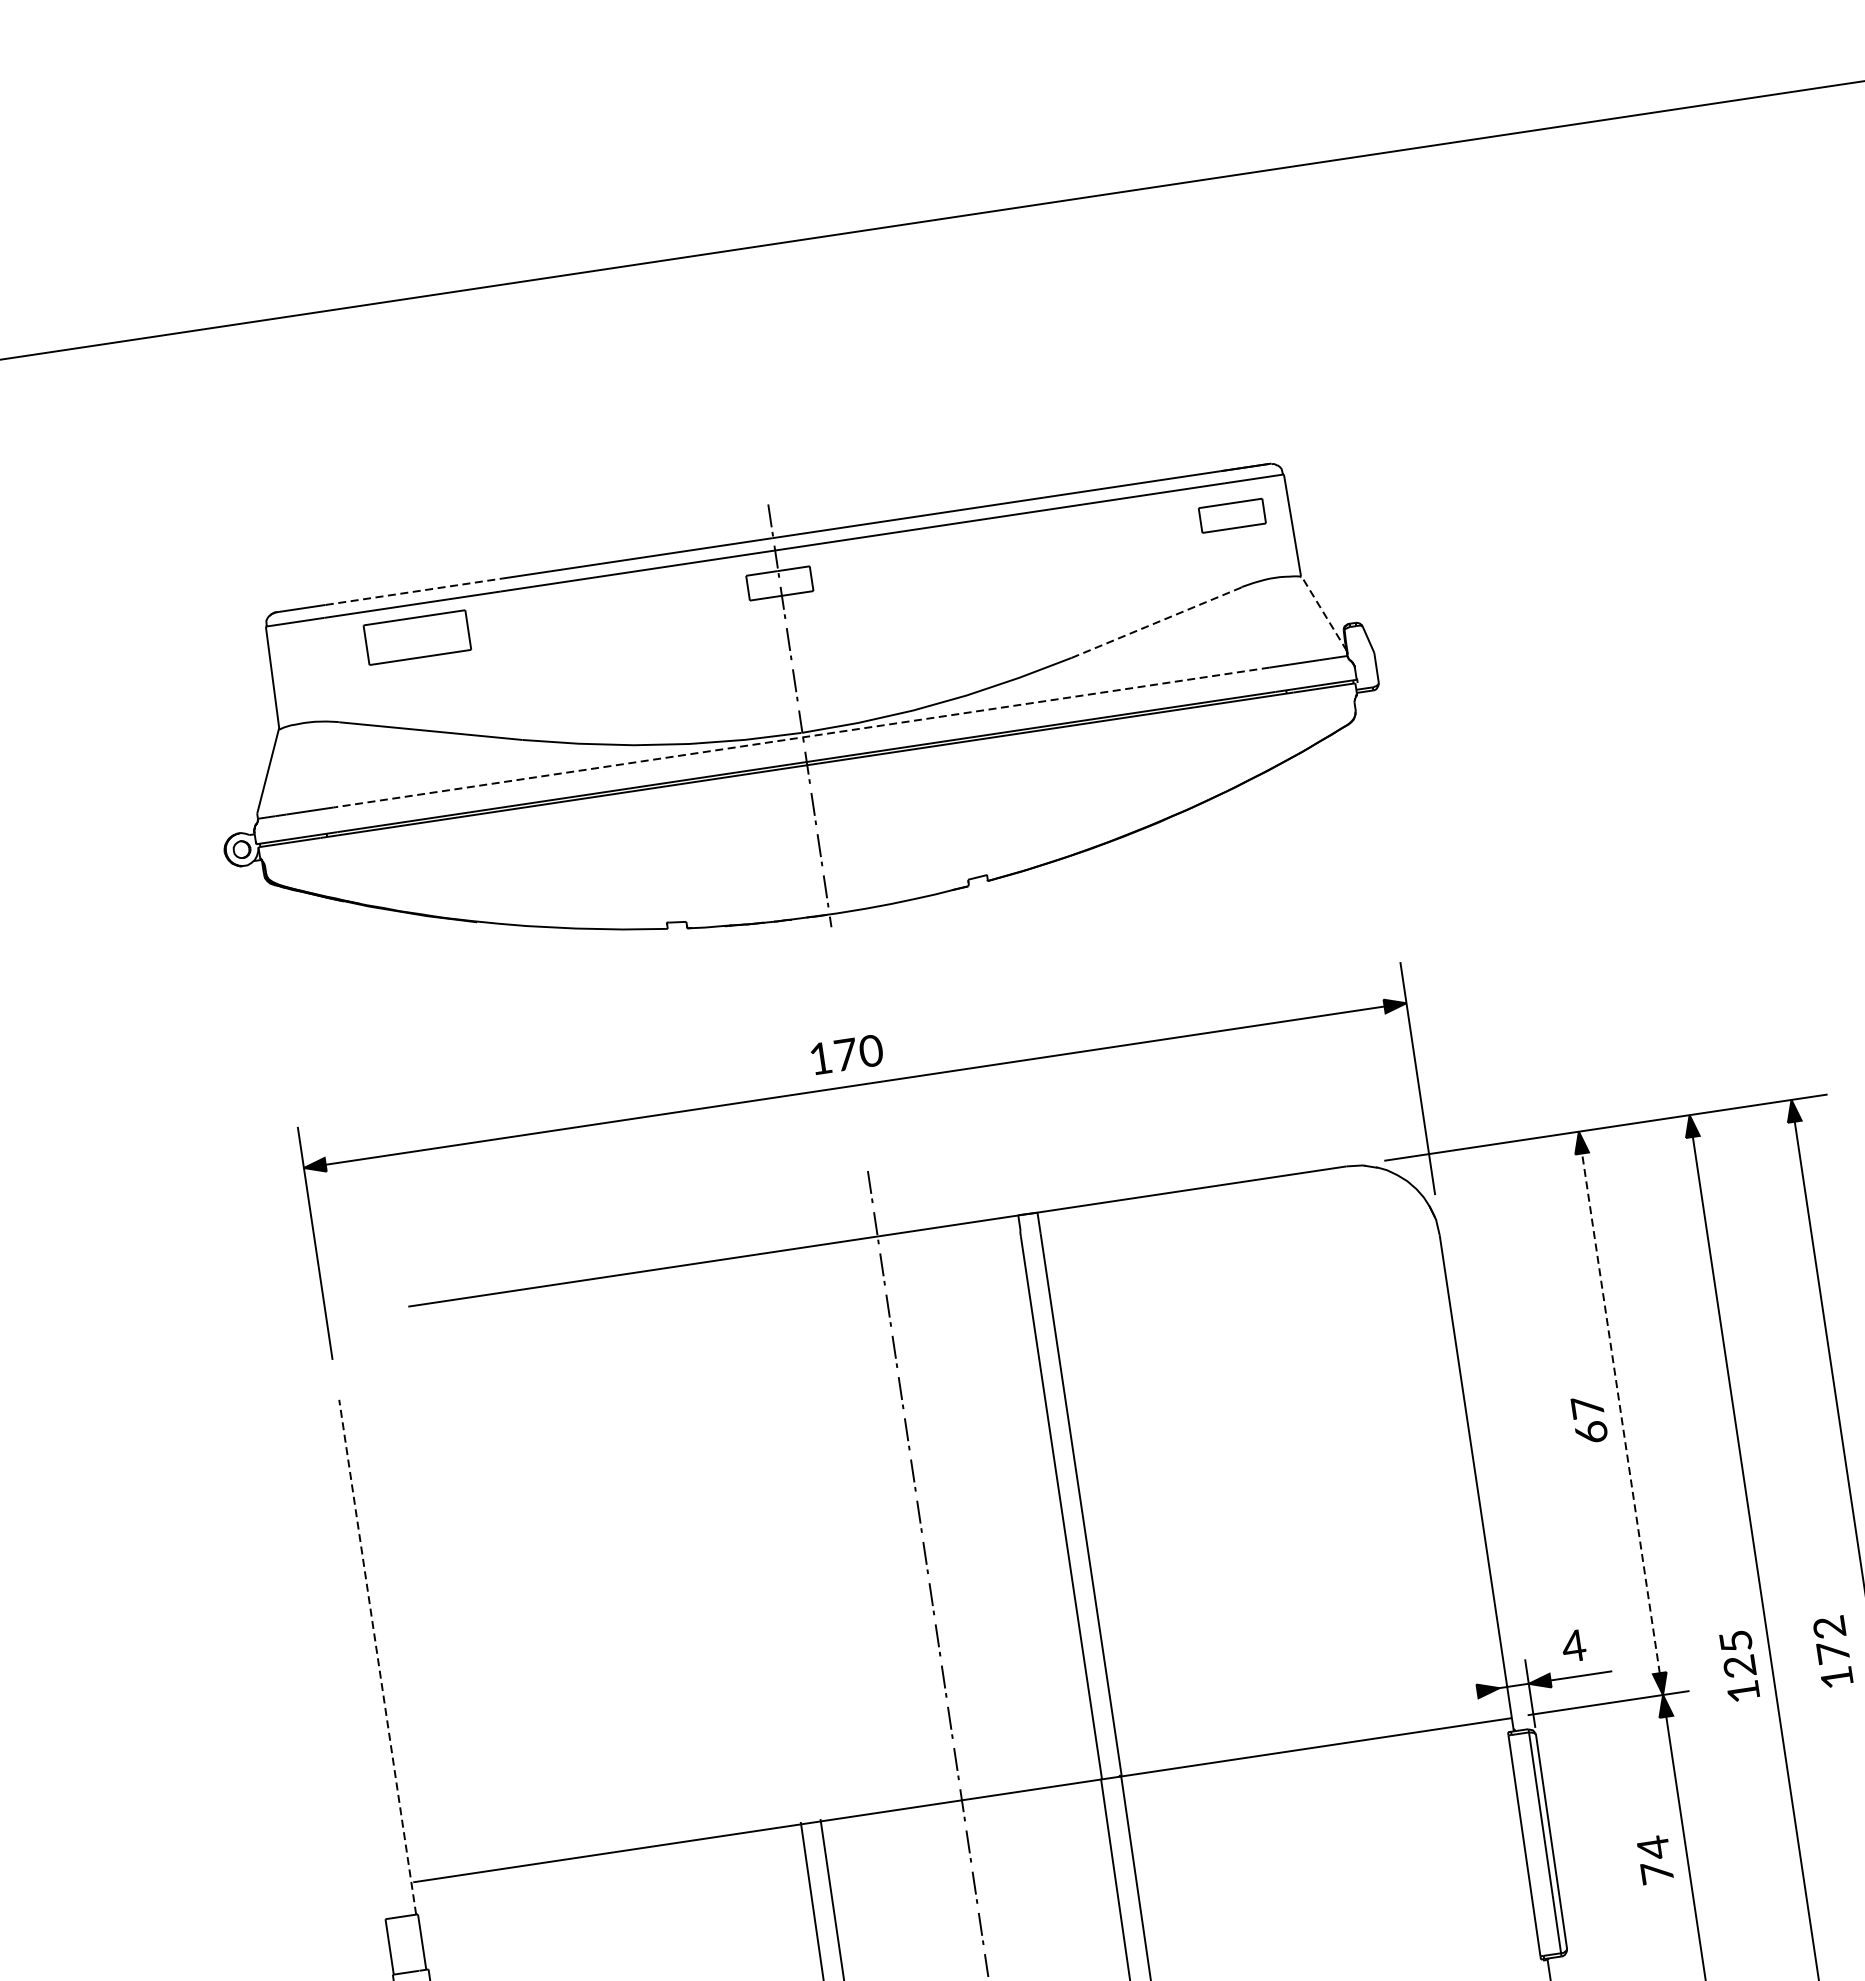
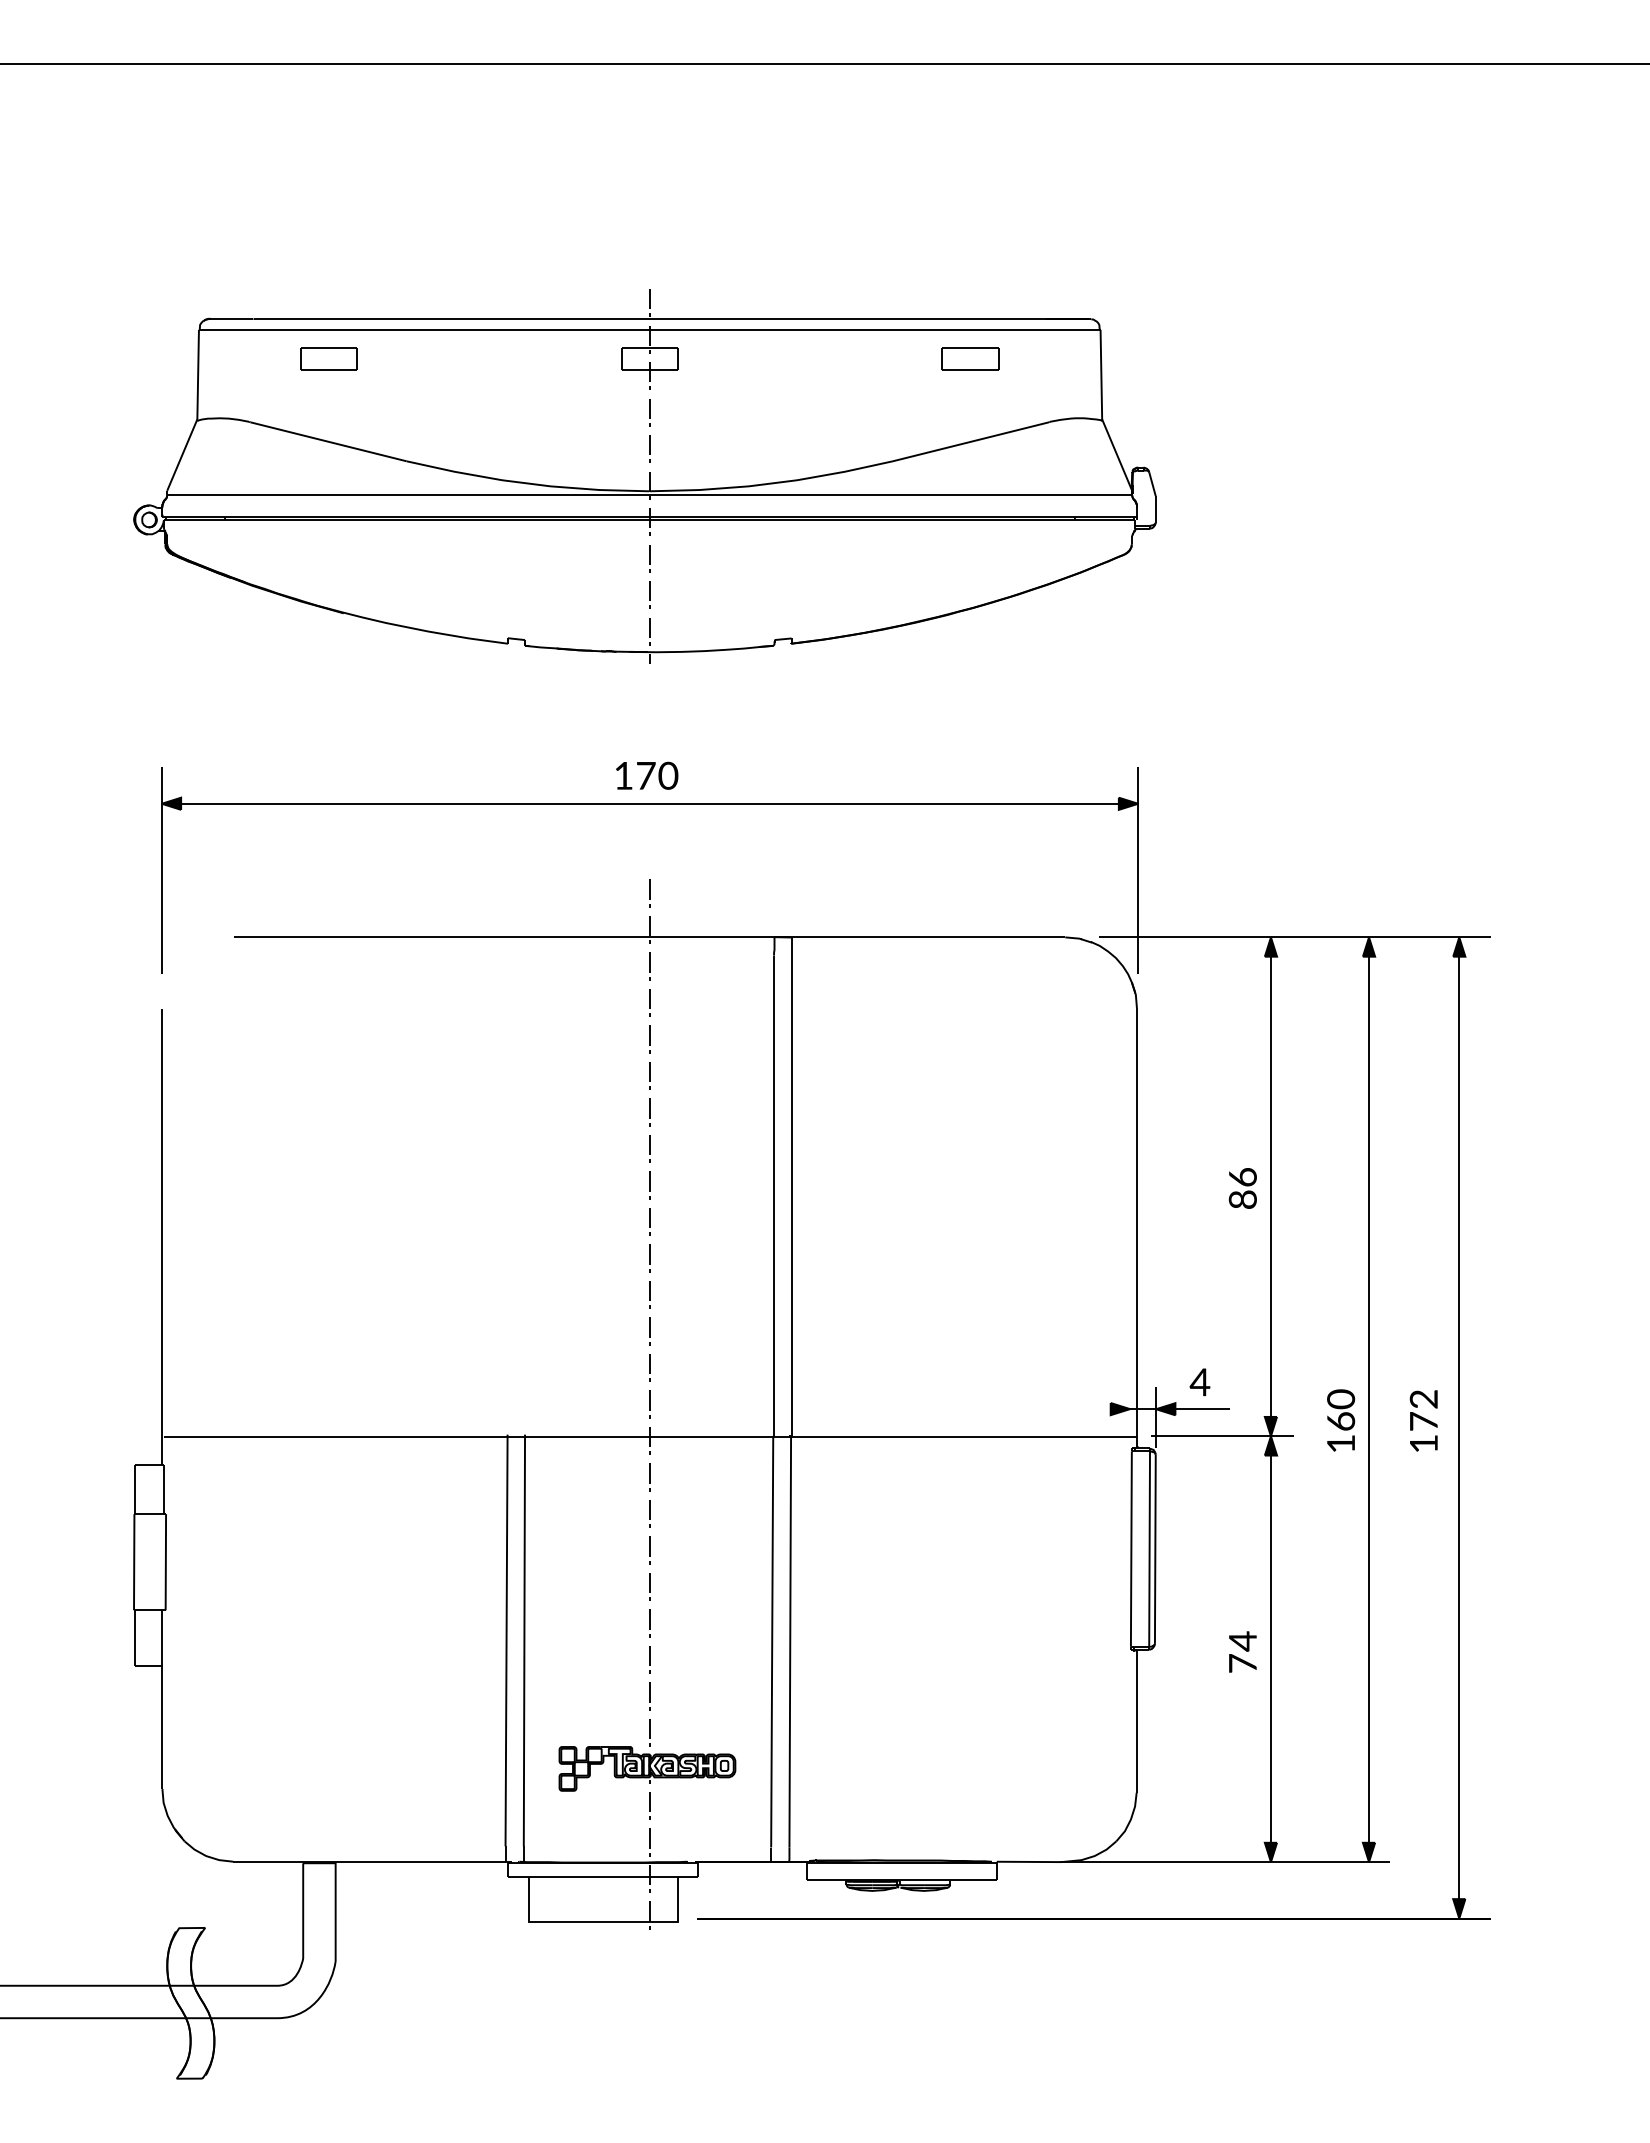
part: (1232, 515) -> (970, 358), moved
line: (414, 591) -> (332, 318), dashed -> solid
line: (1324, 613) -> (1117, 455), dashed -> solid
line: (1157, 622) -> (971, 441), dashed -> solid
part: (416, 637) -> (328, 358), size x0.62
line: (802, 737) -> (649, 495), dashed -> solid
line: (1620, 1414) -> (1270, 1187), dashed -> solid
text: (1588, 1418) -> (1242, 1187), 67 -> 86
text: (1738, 1652) -> (1341, 1409), 125 -> 160
line: (377, 1657) -> (162, 1237), dashed -> solid
text: (1654, 1859) -> (1242, 1651), moved

